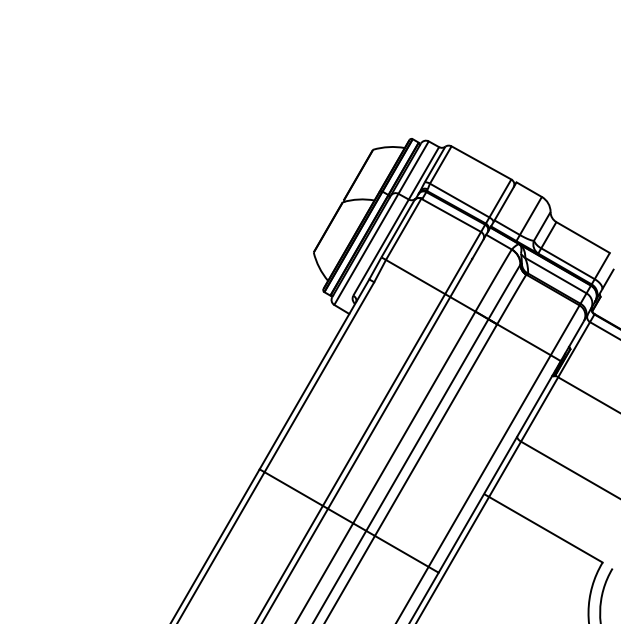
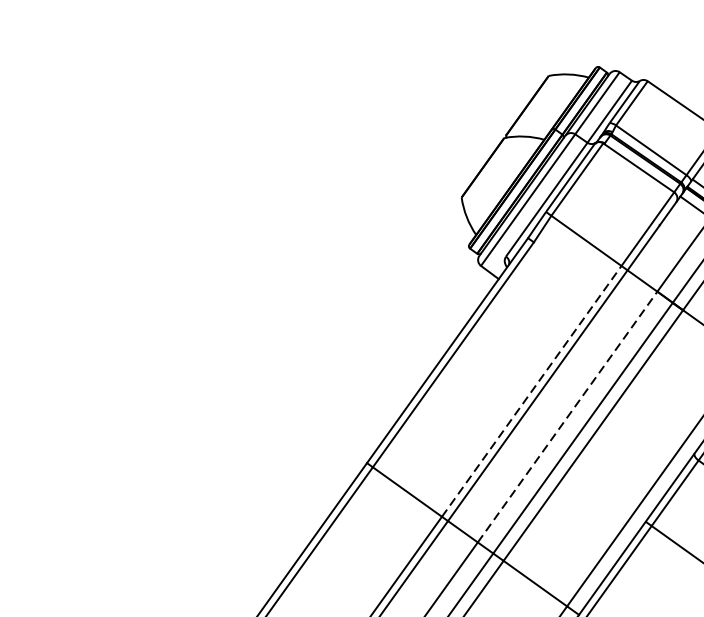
line: (384, 399) -> (532, 390), solid -> dashed
line: (414, 417) -> (567, 417), solid -> dashed

